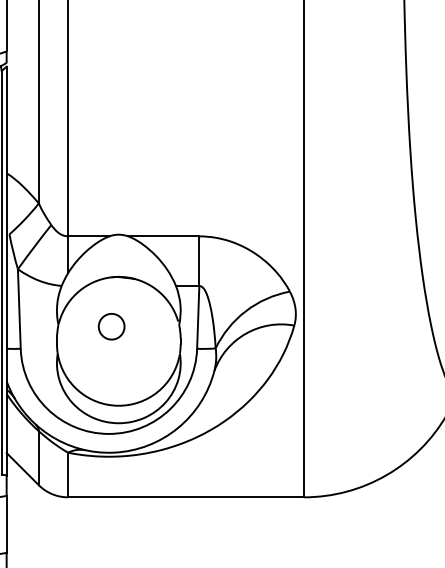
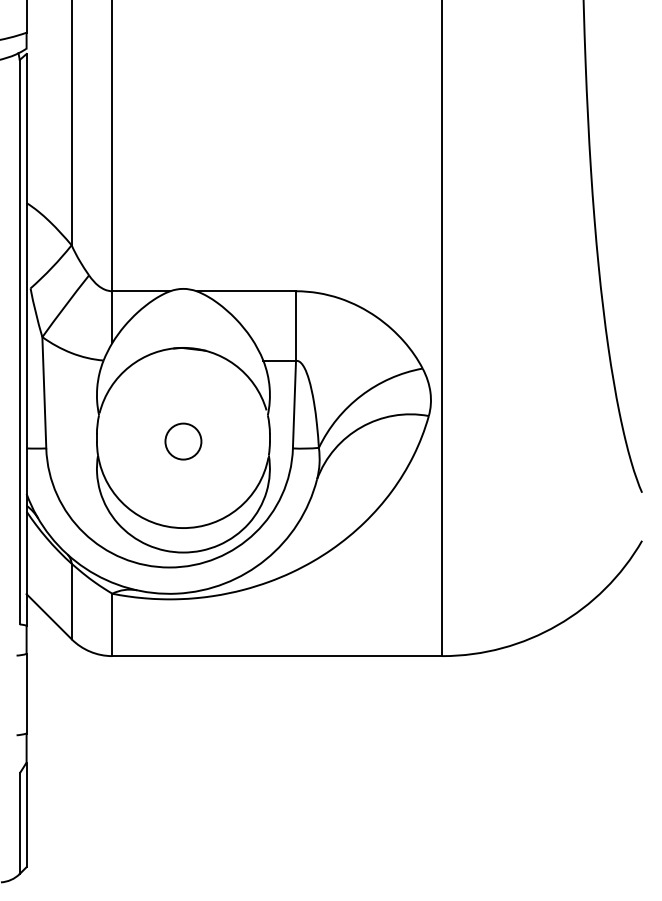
circle: (111, 326) -> (183, 441), moved

